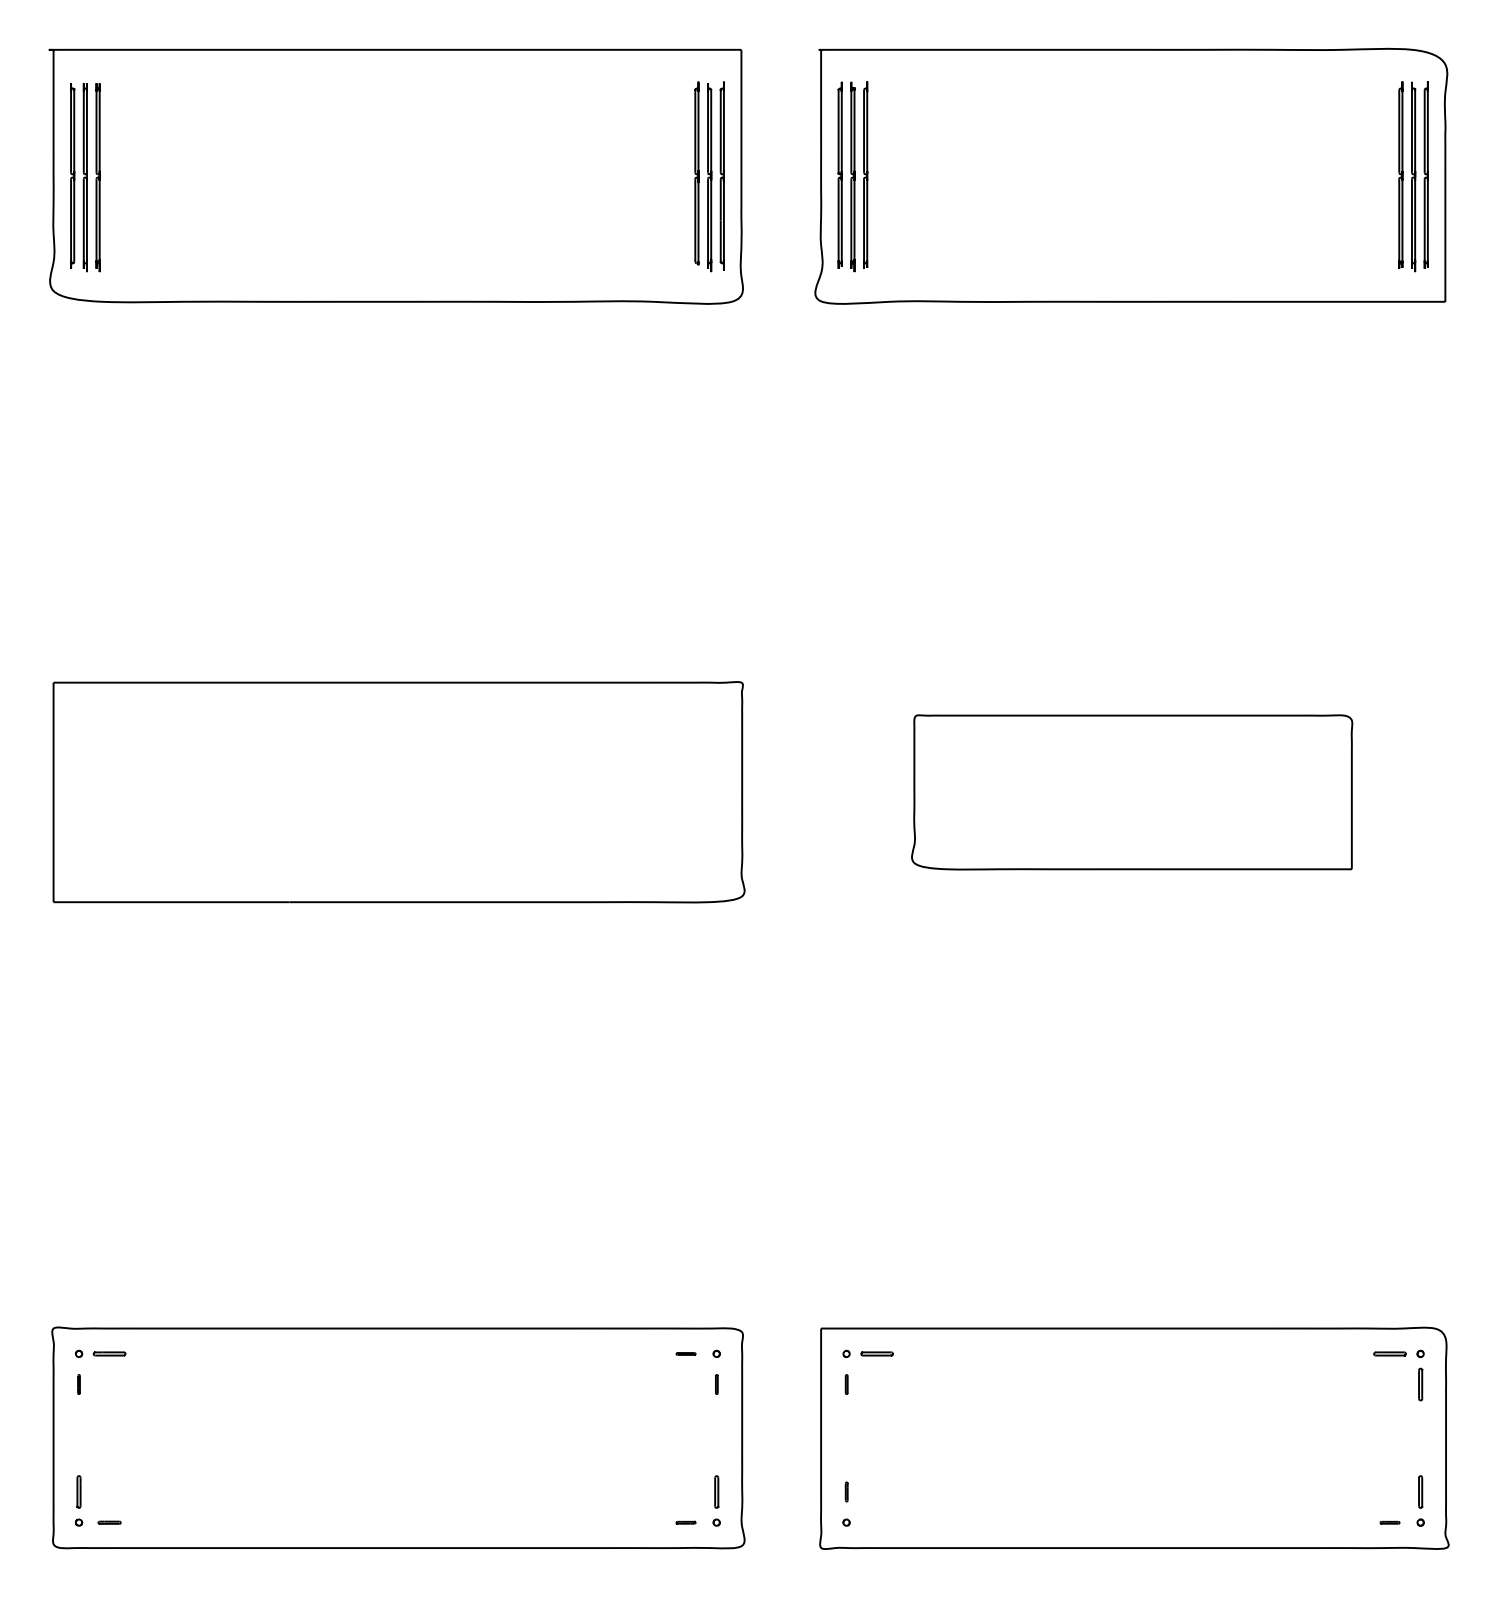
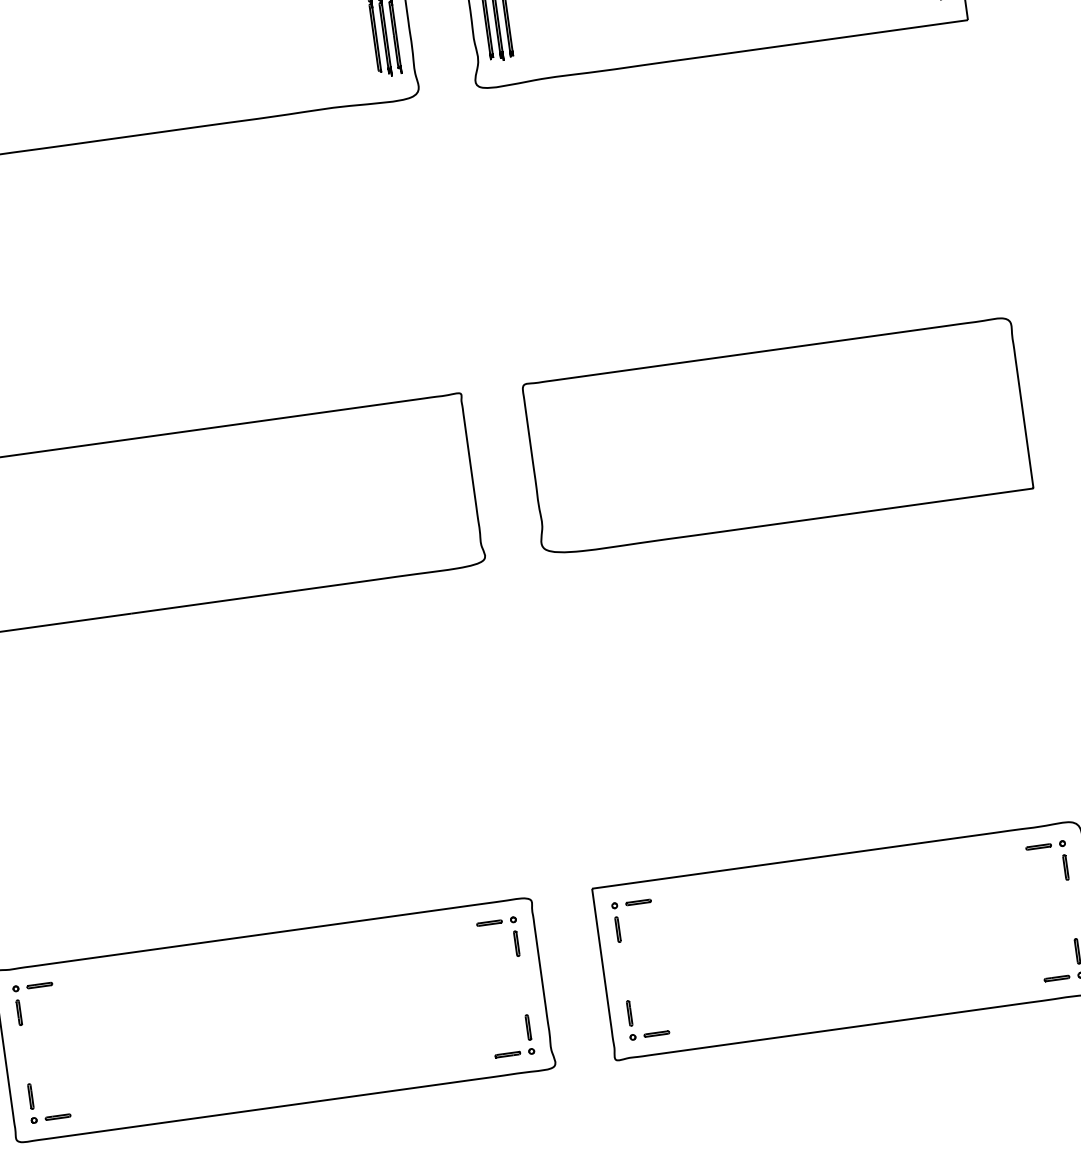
part: (1131, 792) -> (776, 436), size x1.43
part: (685, 1353) -> (489, 922), size x1.67
part: (78, 1384) -> (18, 1012), size x1.67
part: (716, 1384) -> (516, 943), size x1.67
part: (846, 1384) -> (617, 929), size x1.67
part: (846, 1491) -> (629, 1013), size x1.67
part: (109, 1522) -> (57, 1117), size x1.43
part: (685, 1522) -> (507, 1054), size x1.67
part: (876, 1522) -> (656, 1034), added
part: (1389, 1522) -> (1056, 978), size x1.67

